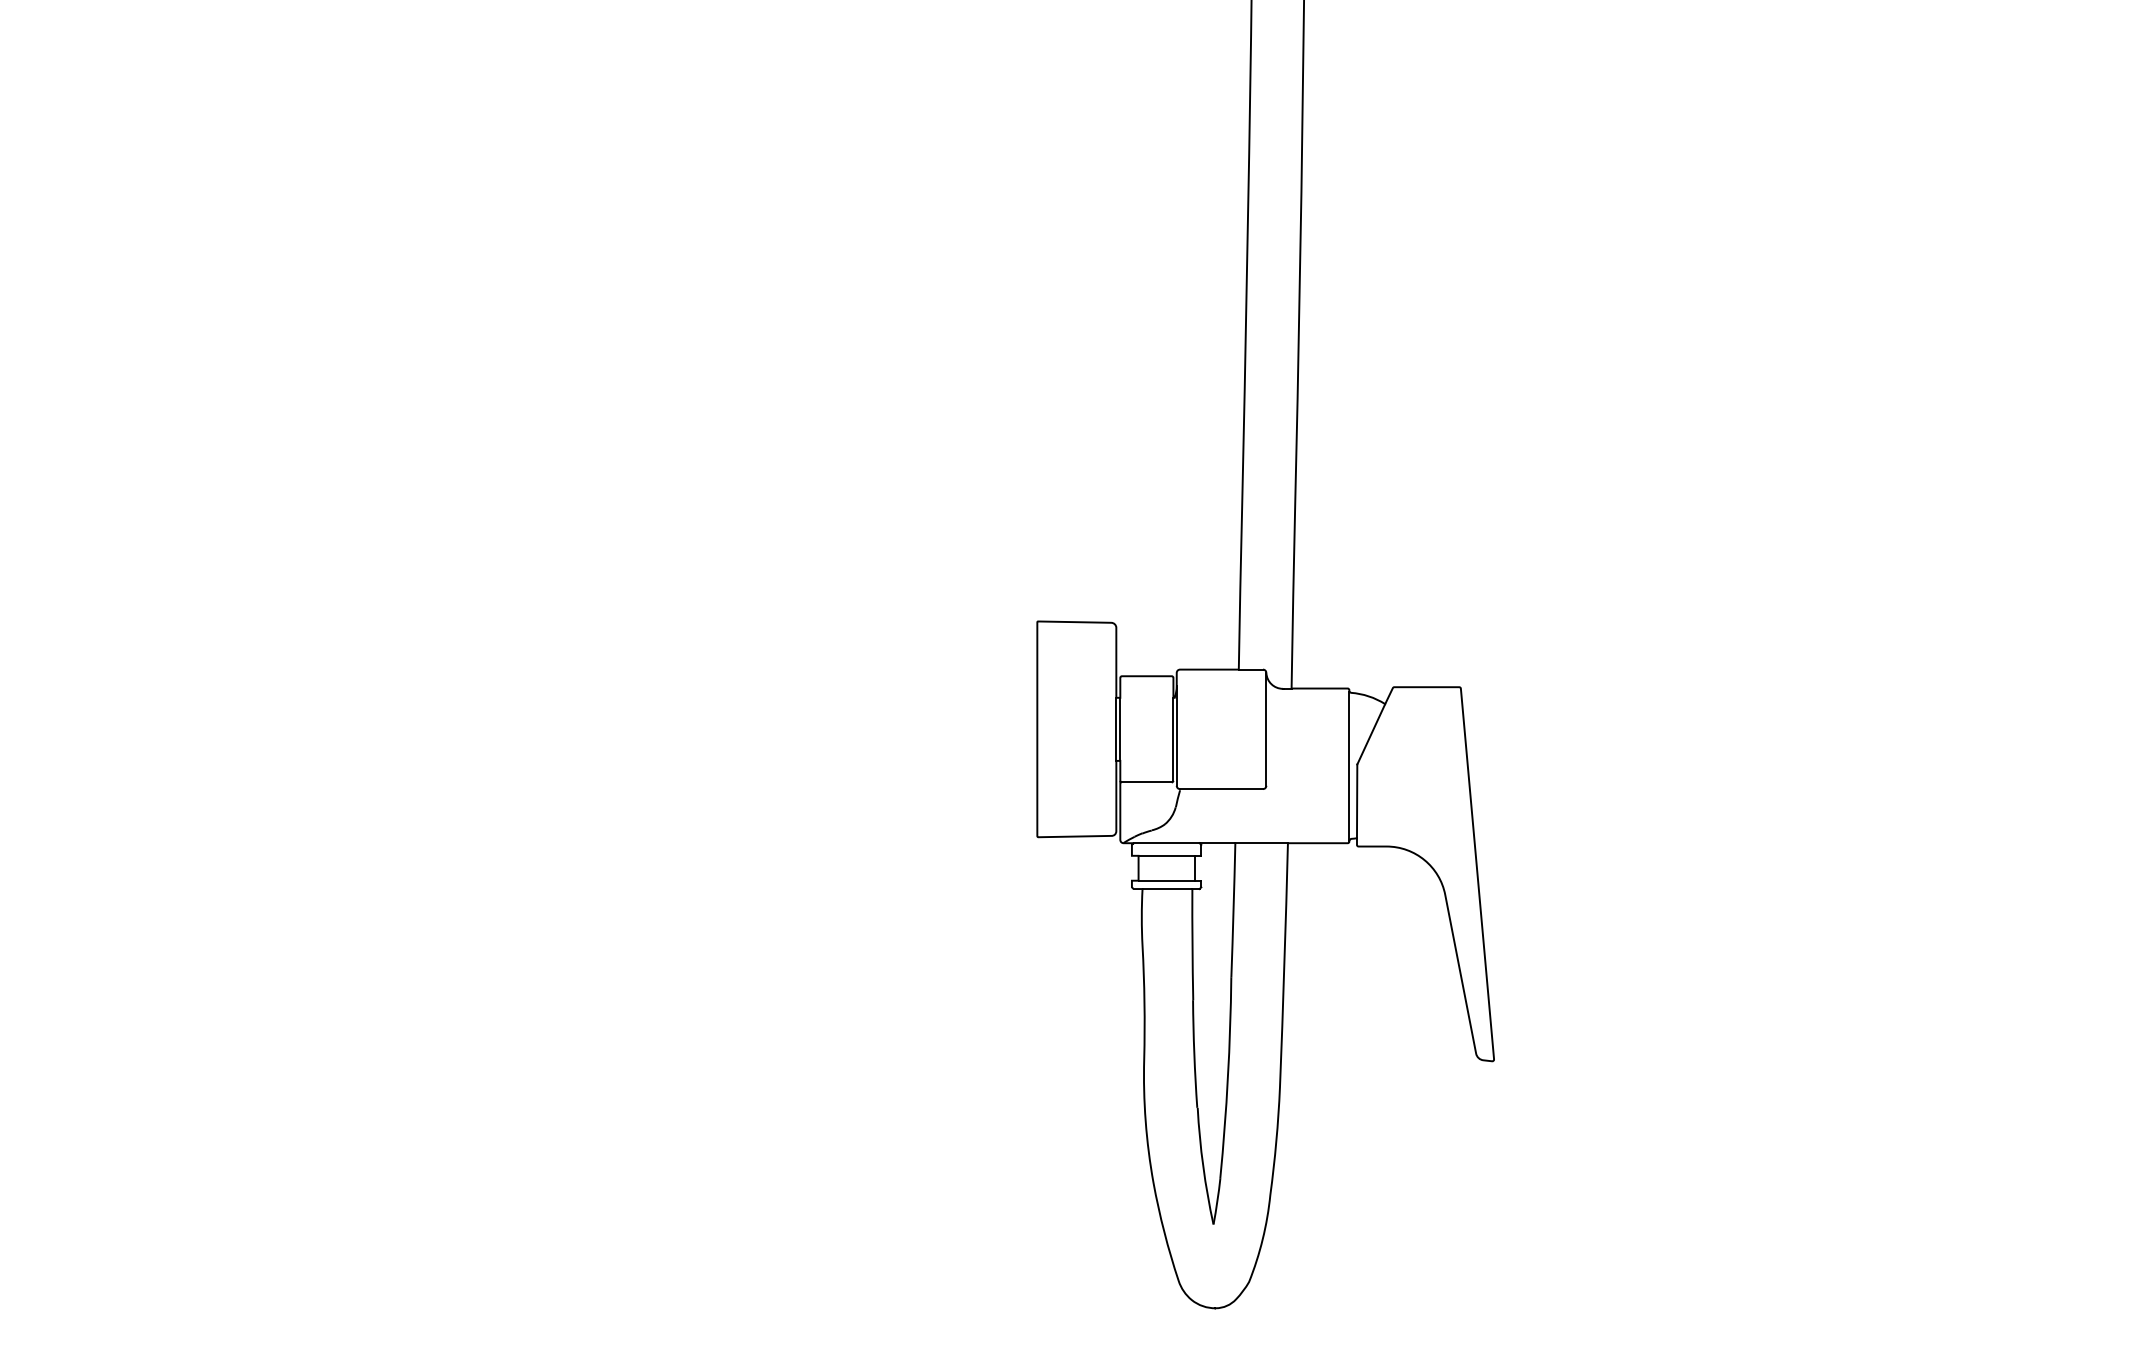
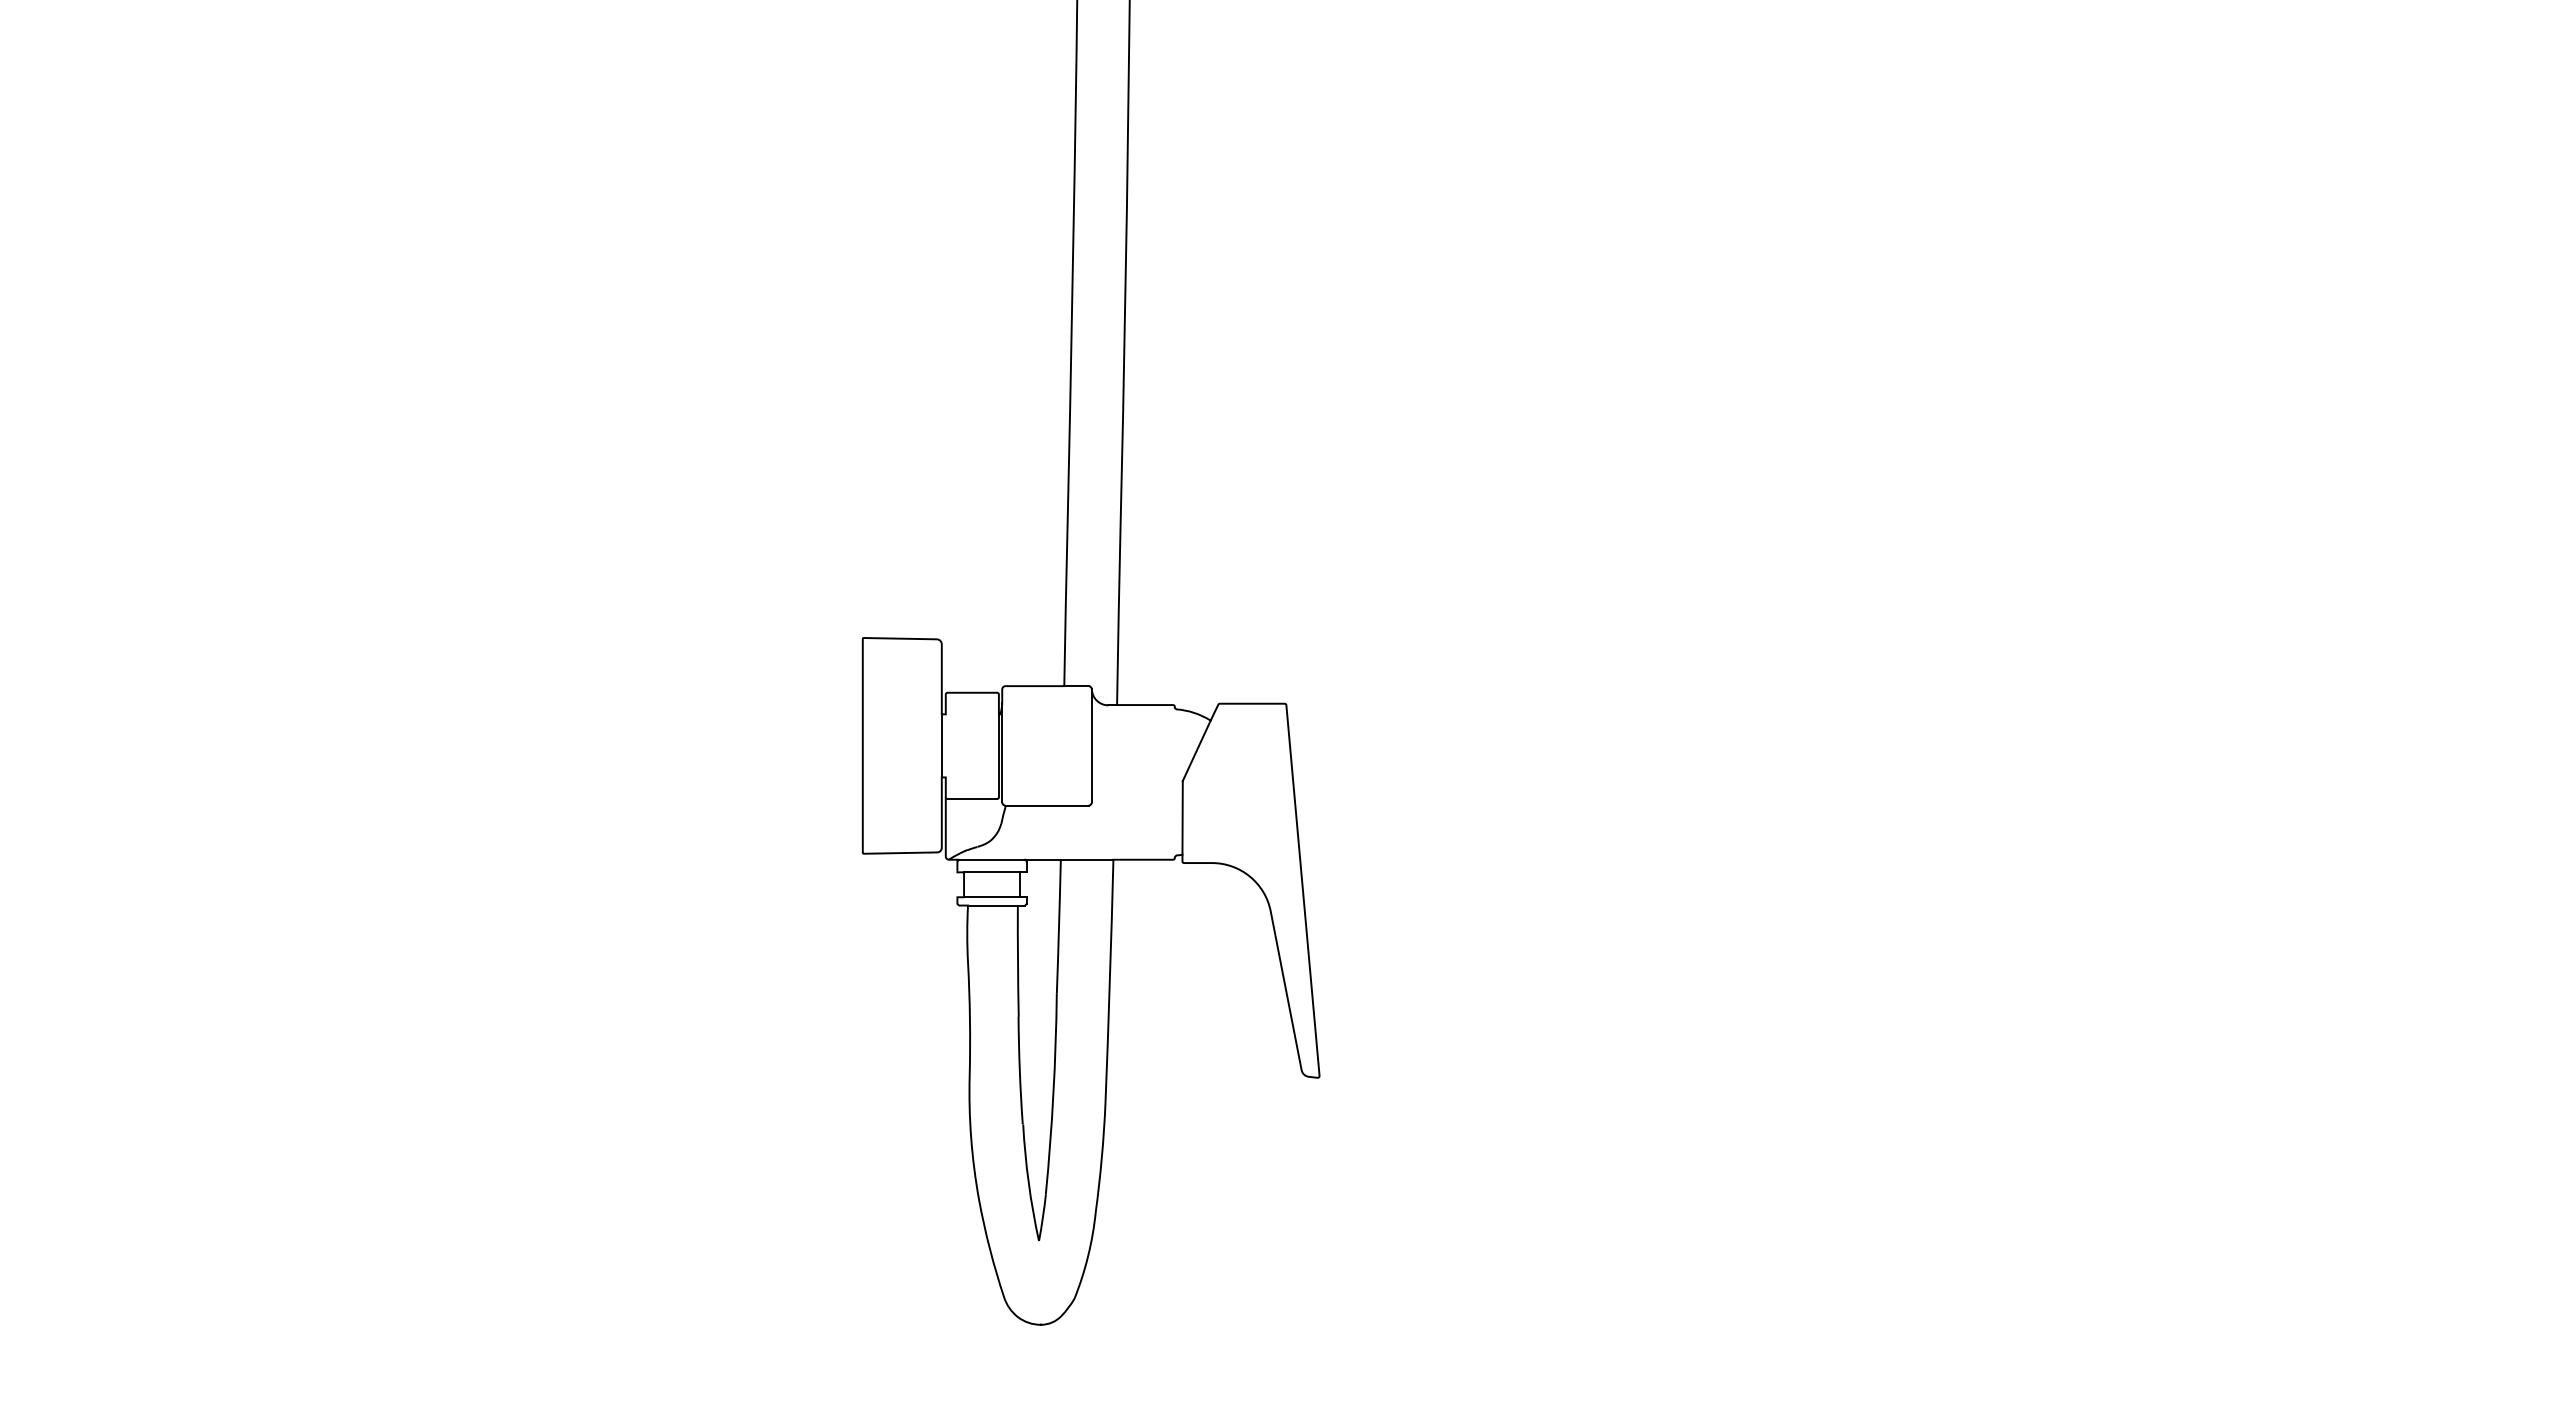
line: (1120, 728) -> (945, 745), removed
line: (1349, 765) -> (1174, 782), removed

